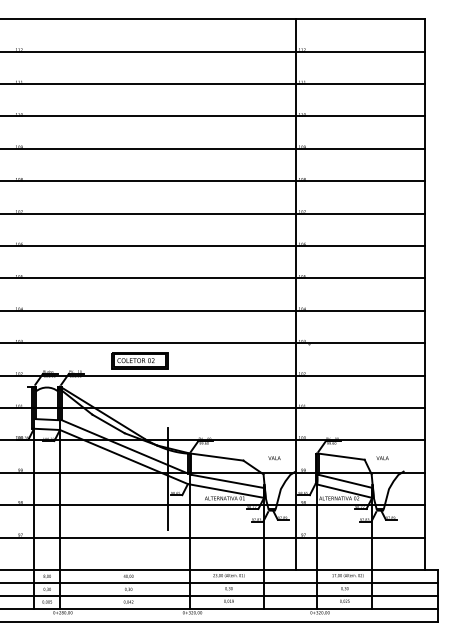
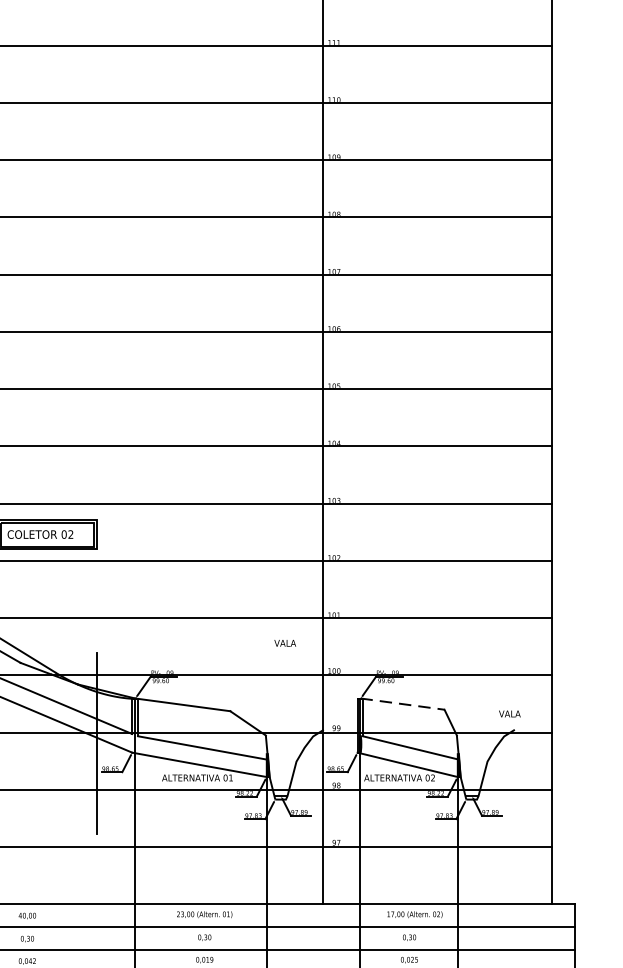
line: (340, 456) -> (401, 703), solid -> dashed
text: (274, 458) -> (285, 643), moved
text: (382, 458) -> (509, 714), moved

